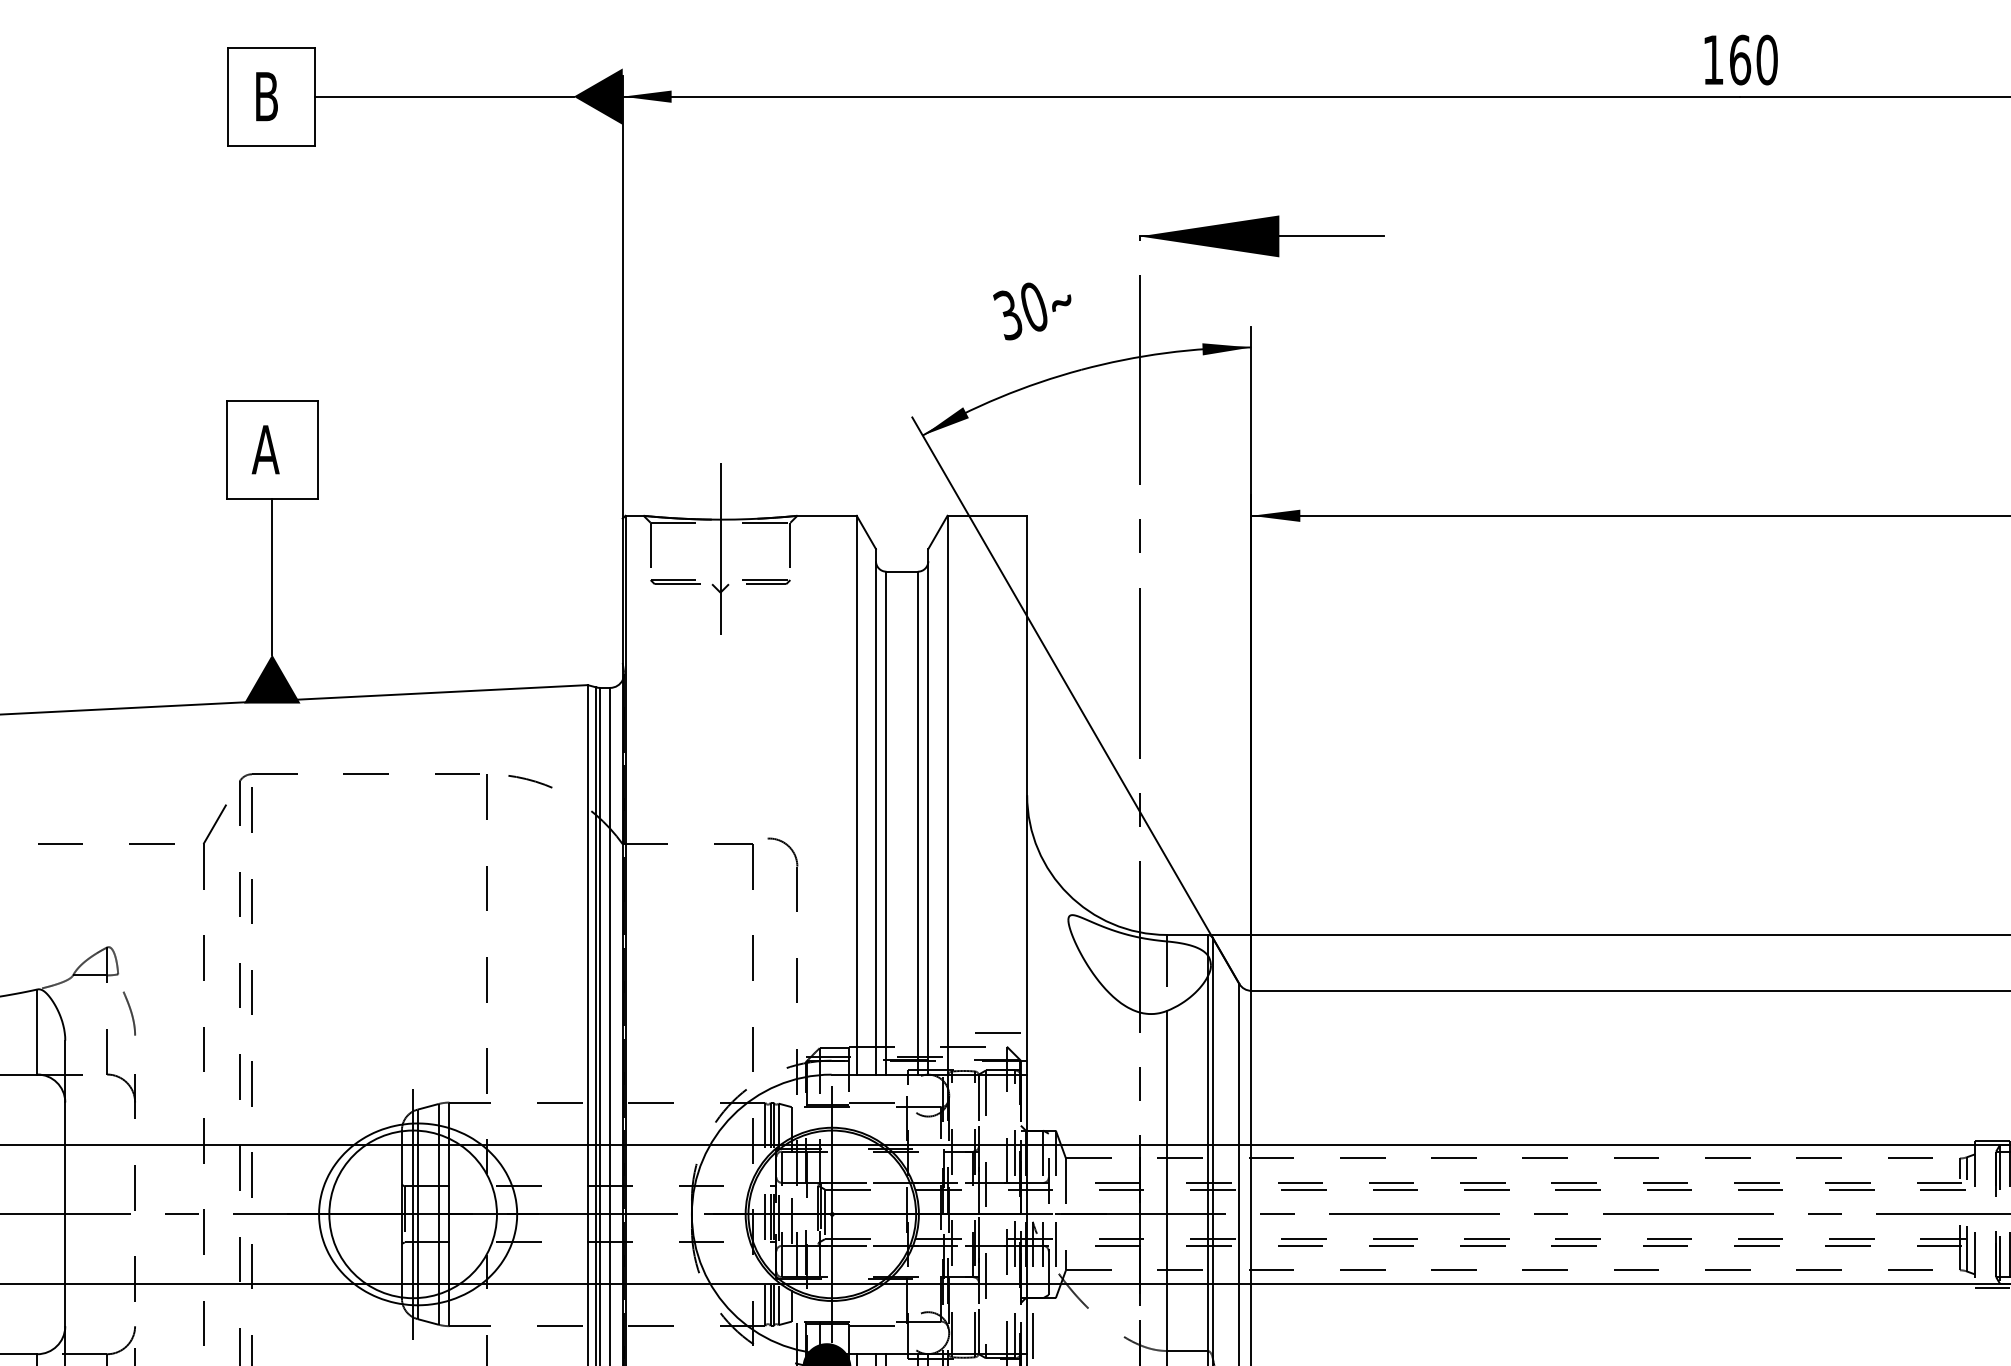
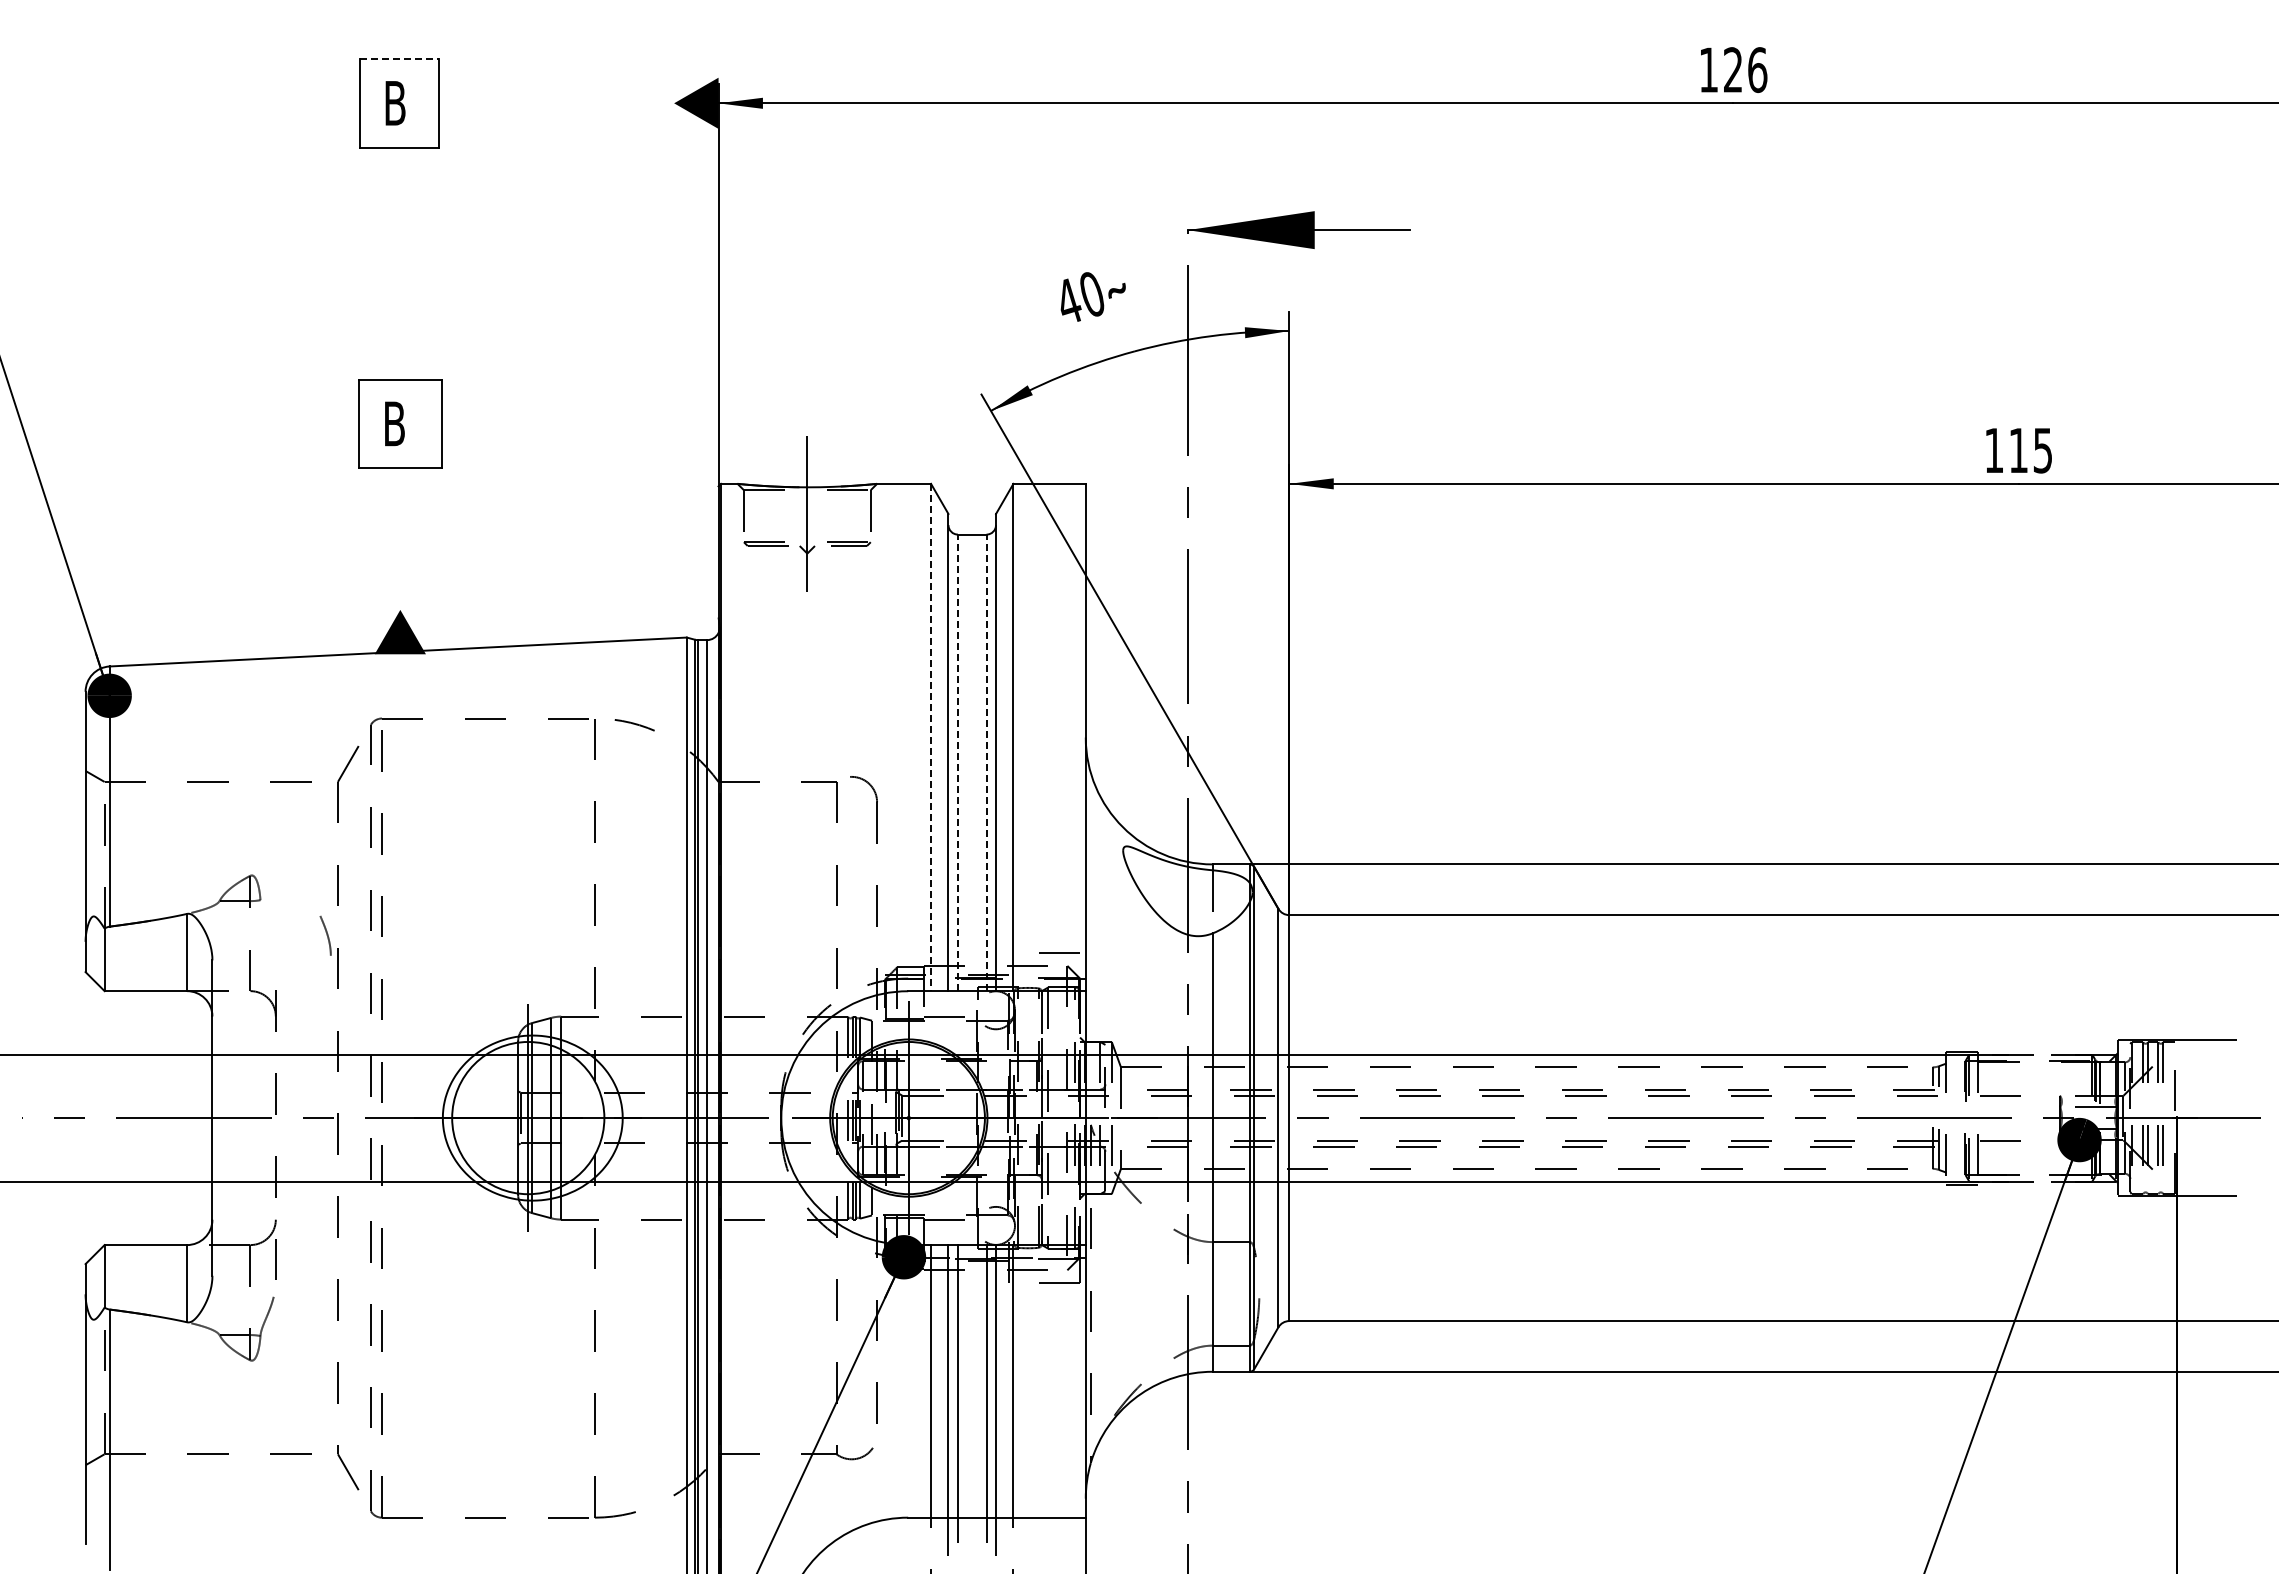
line: (271, 47) -> (399, 58), solid -> dashed
text: (1753, 60) -> (1745, 70), 160 -> 126
line: (444, 96) -> (556, 103), removed
text: (1007, 314) -> (1067, 301), 30 -> 40
text: (265, 449) -> (394, 423), A -> B
line: (272, 576) -> (400, 538), removed
line: (857, 795) -> (931, 737), solid -> dashed
line: (885, 822) -> (957, 762), solid -> dashed
line: (917, 822) -> (986, 762), solid -> dashed
curve: (130, 1013) -> (326, 935), moved

